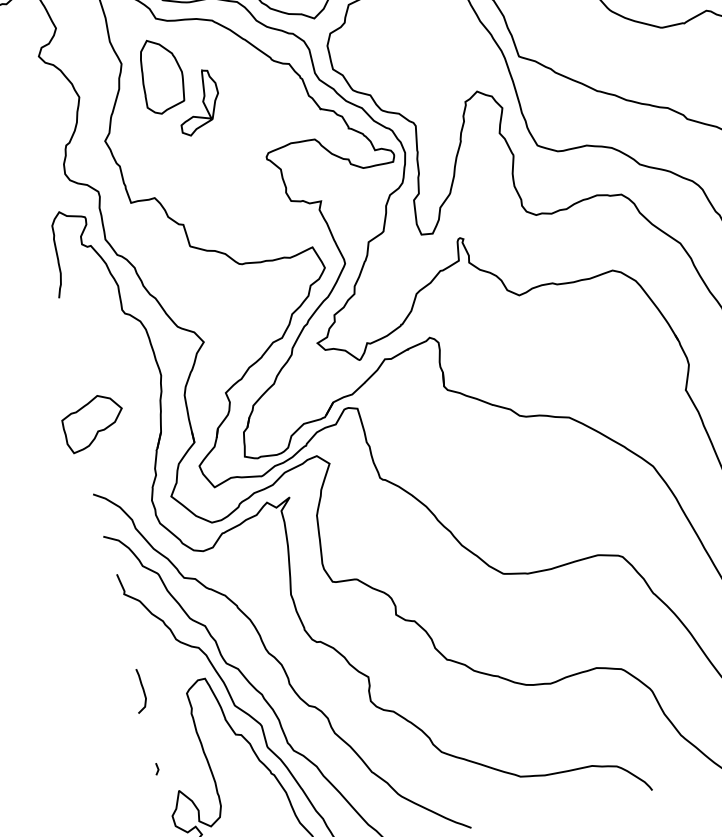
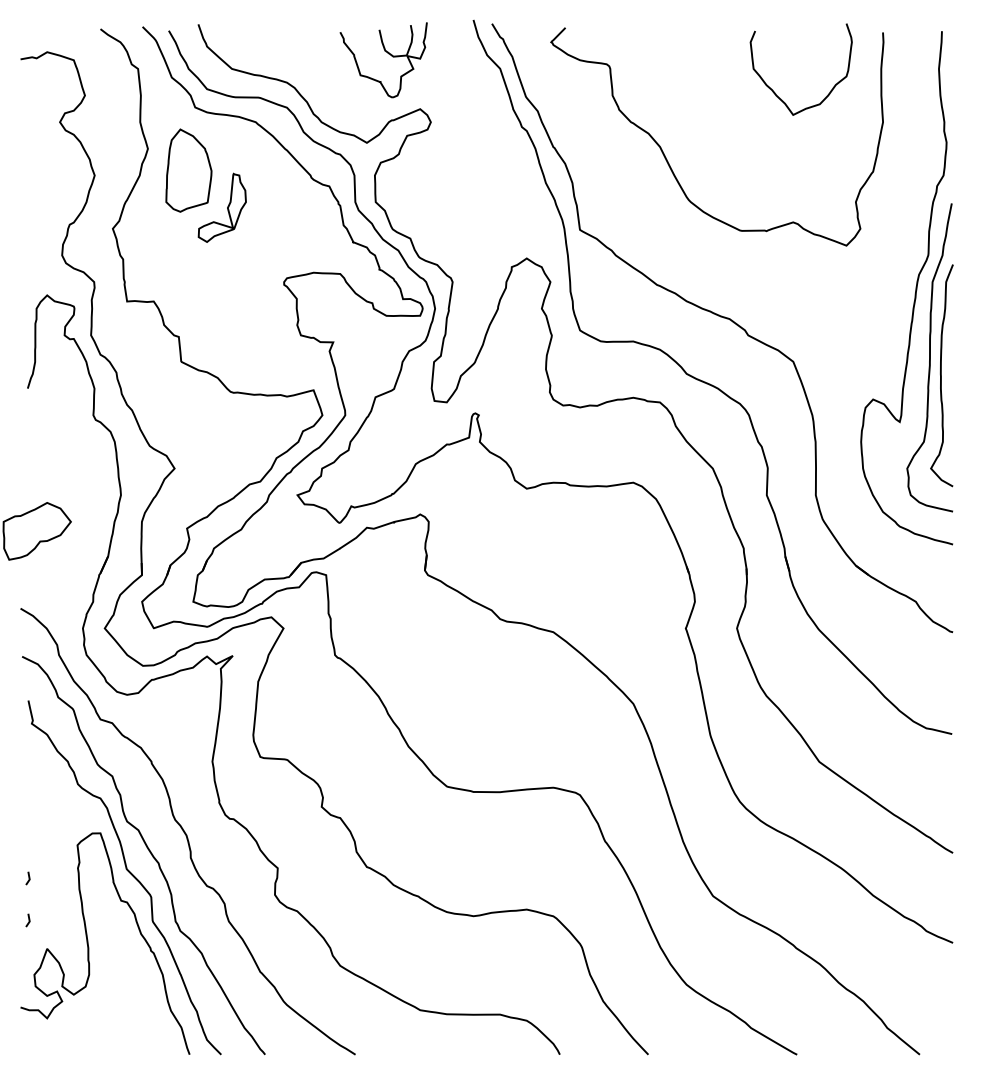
curve: (142, 689) -> (30, 831), removed
line: (149, 731) -> (28, 878), added

